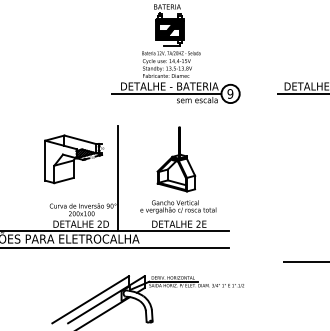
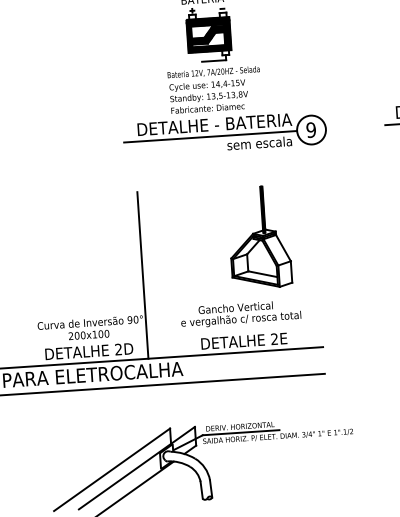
part: (74, 159) -> (71, 249), removed
part: (176, 159) -> (259, 237), moved

